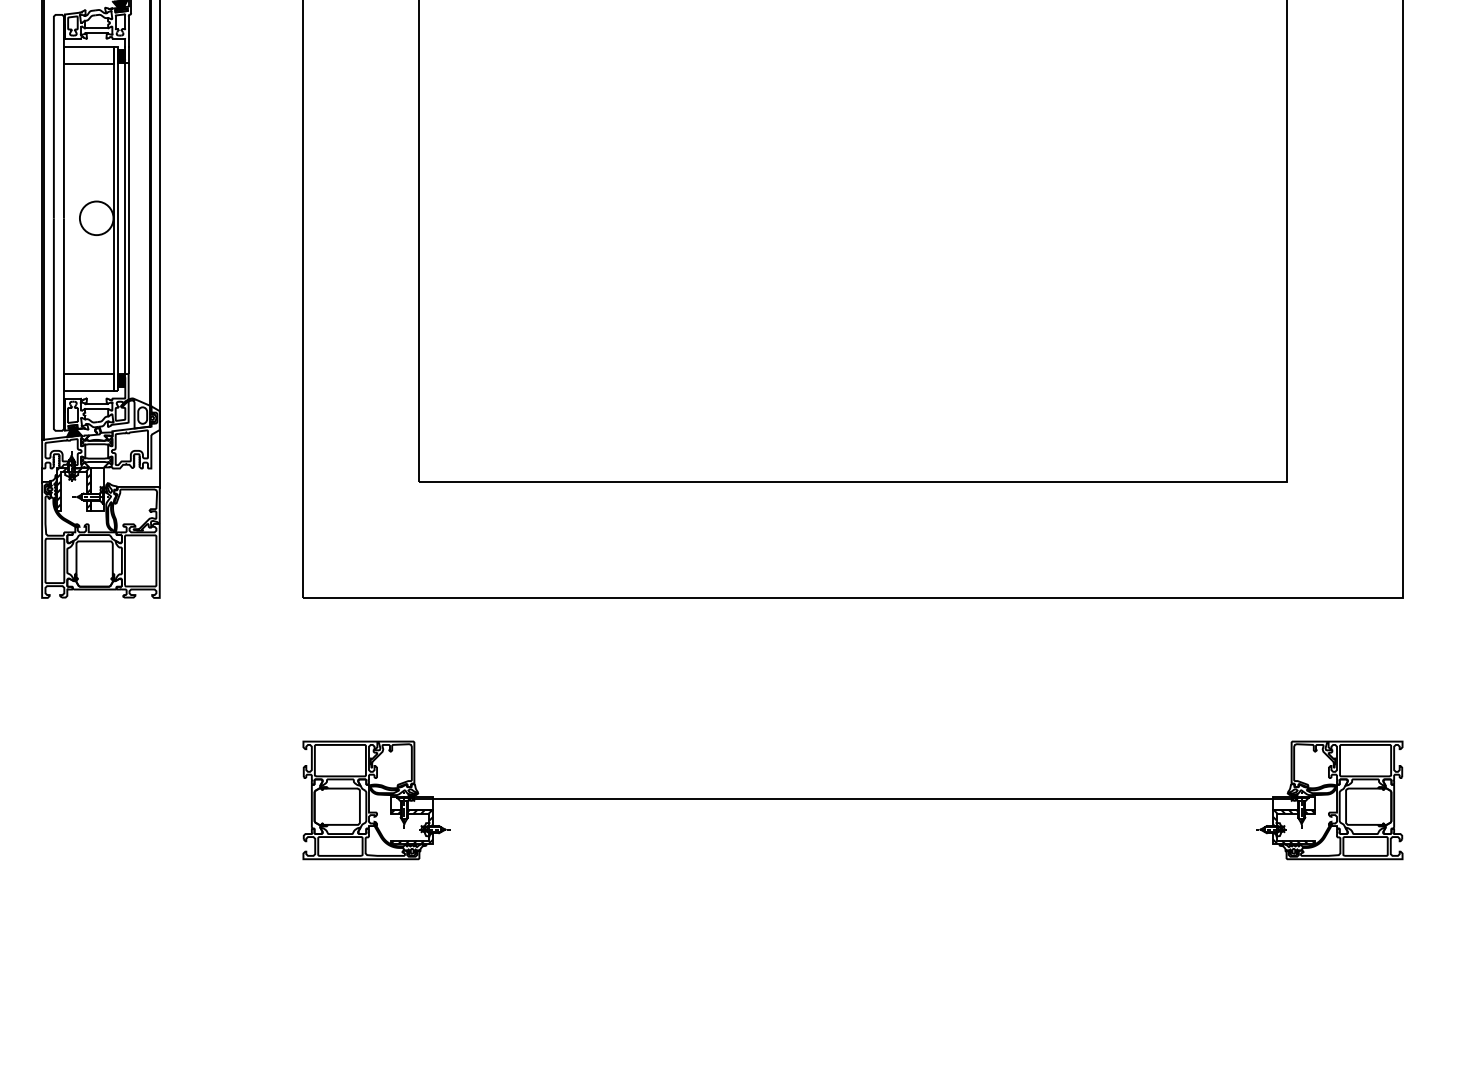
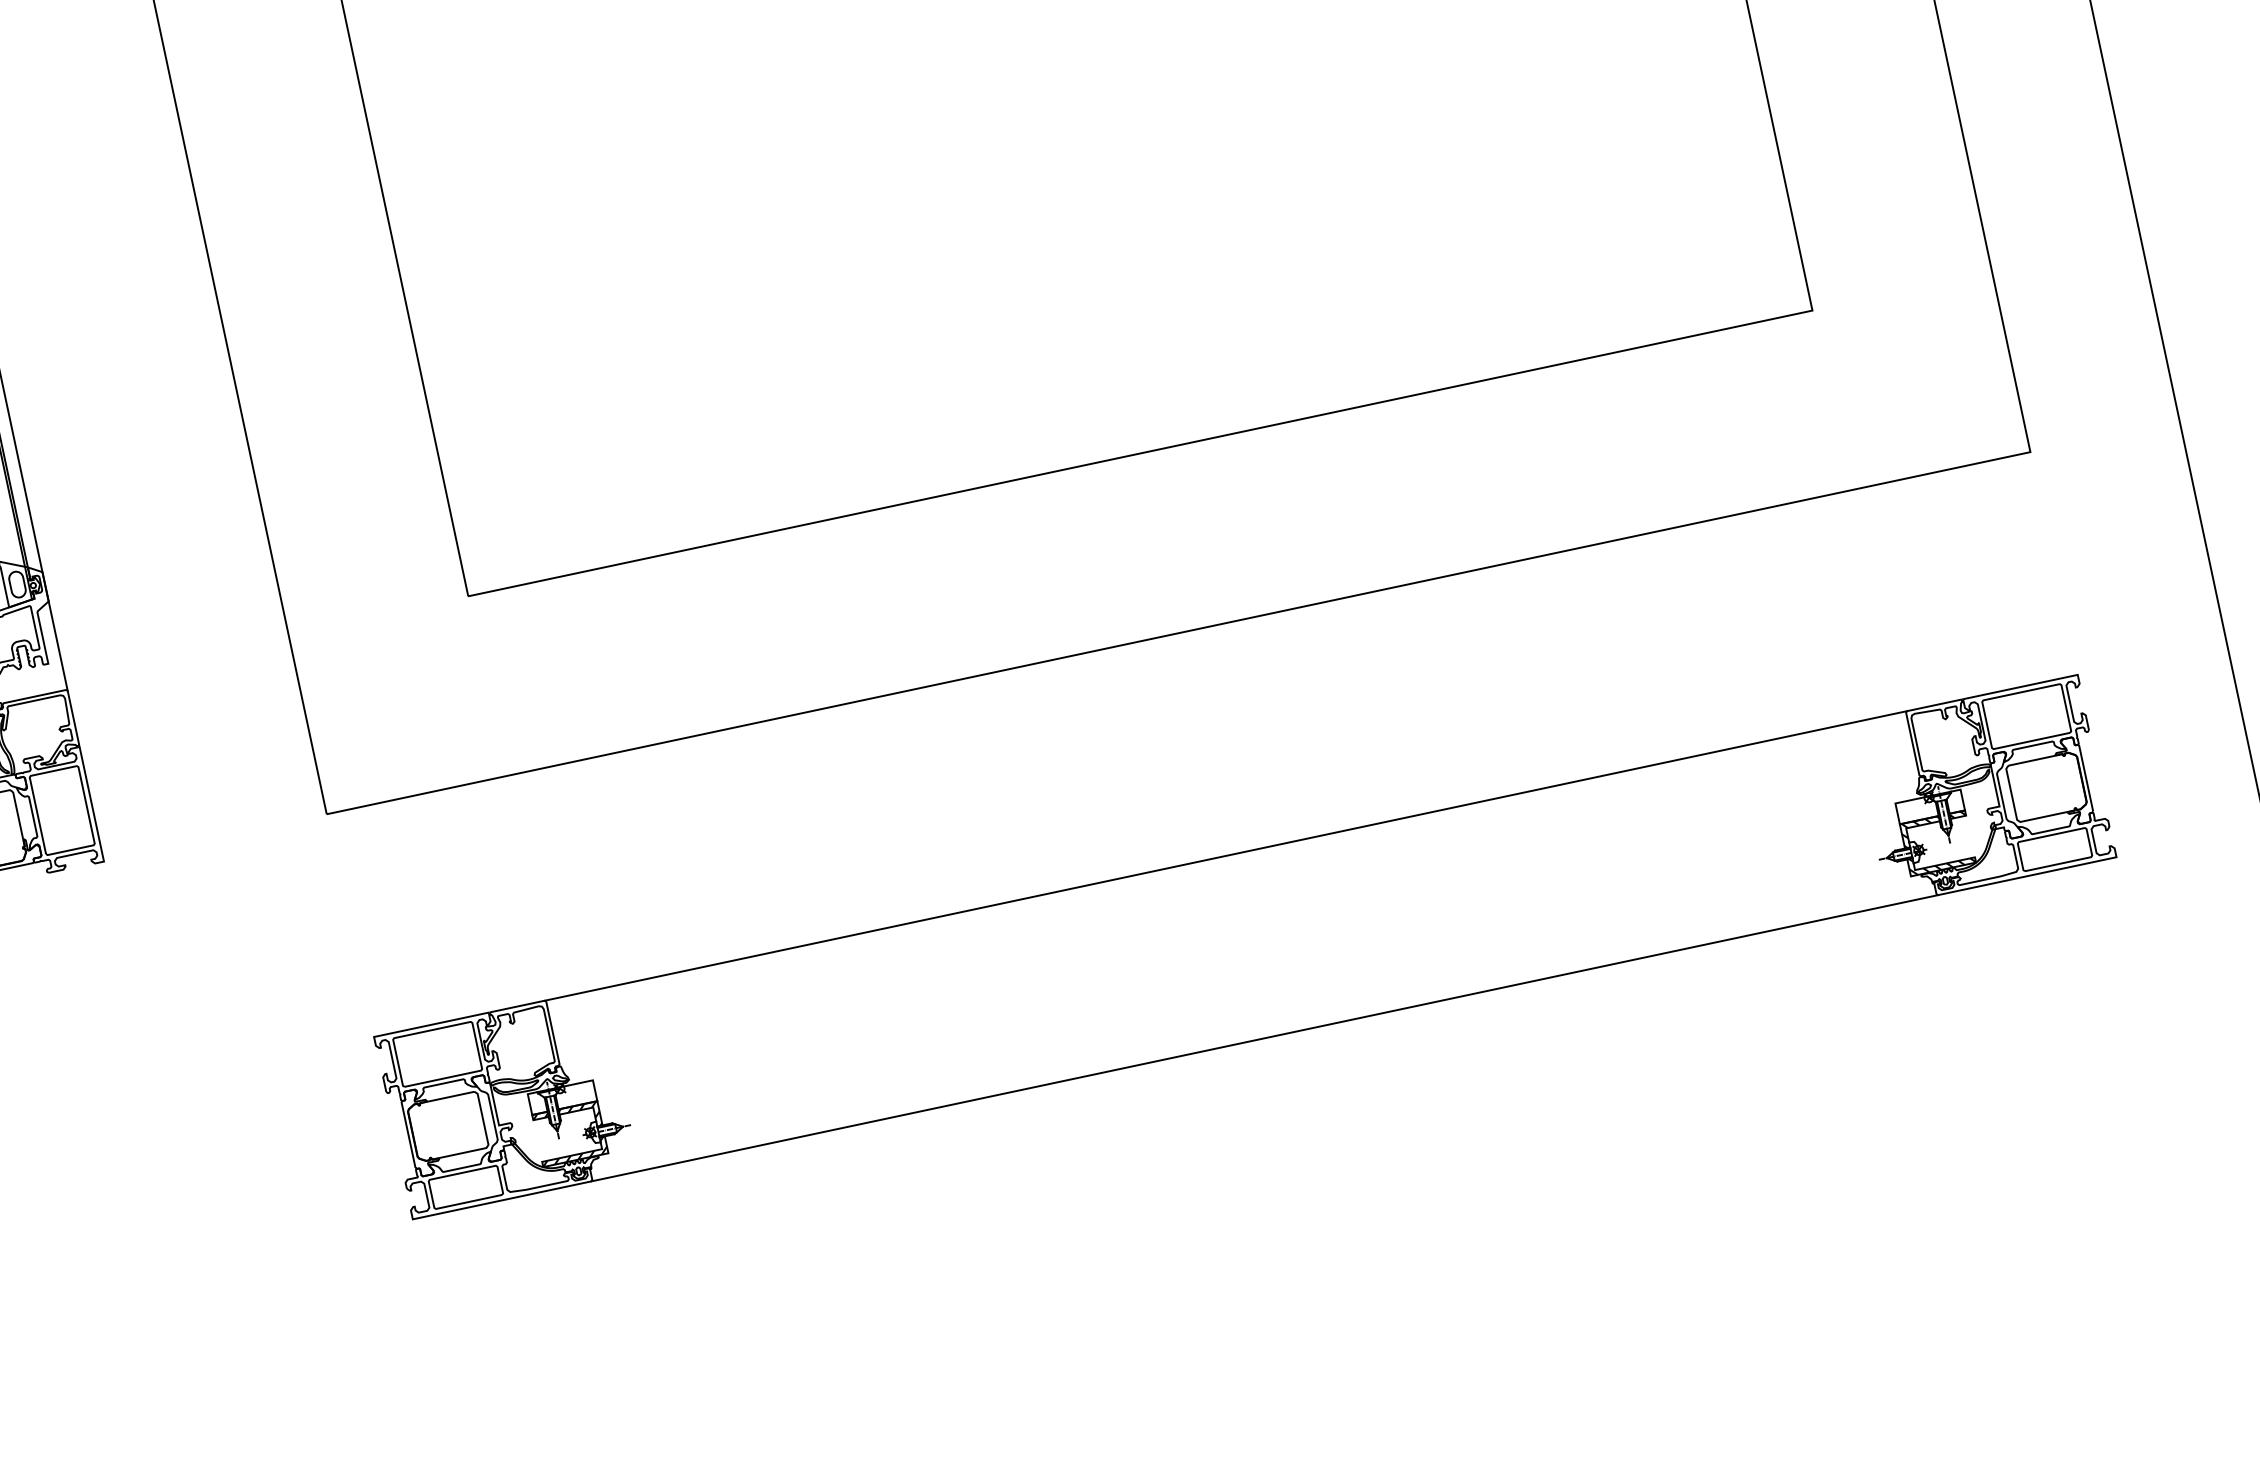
line: (852, 798) -> (1225, 855), moved
line: (852, 859) -> (1264, 1038), added

